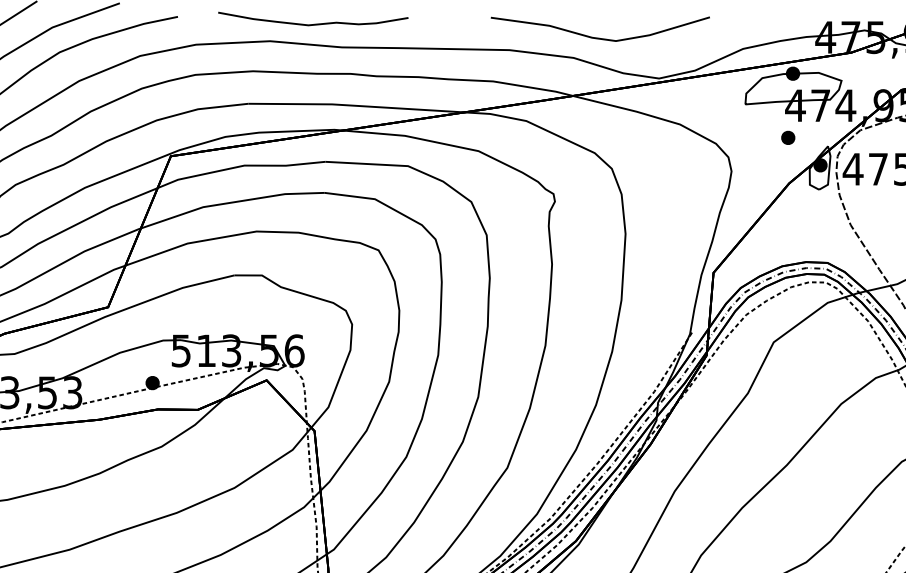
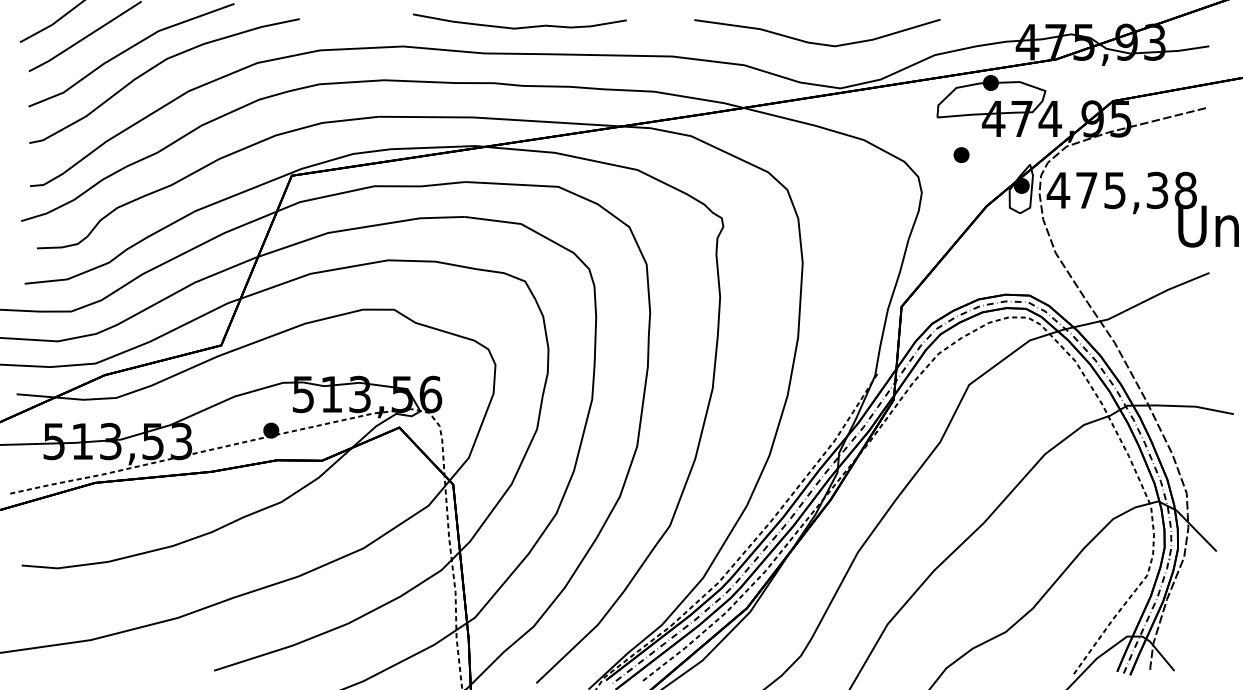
curve: (313, 24) -> (519, 27), moved
curve: (599, 37) -> (816, 42), moved
part: (788, 137) -> (961, 154), moved

